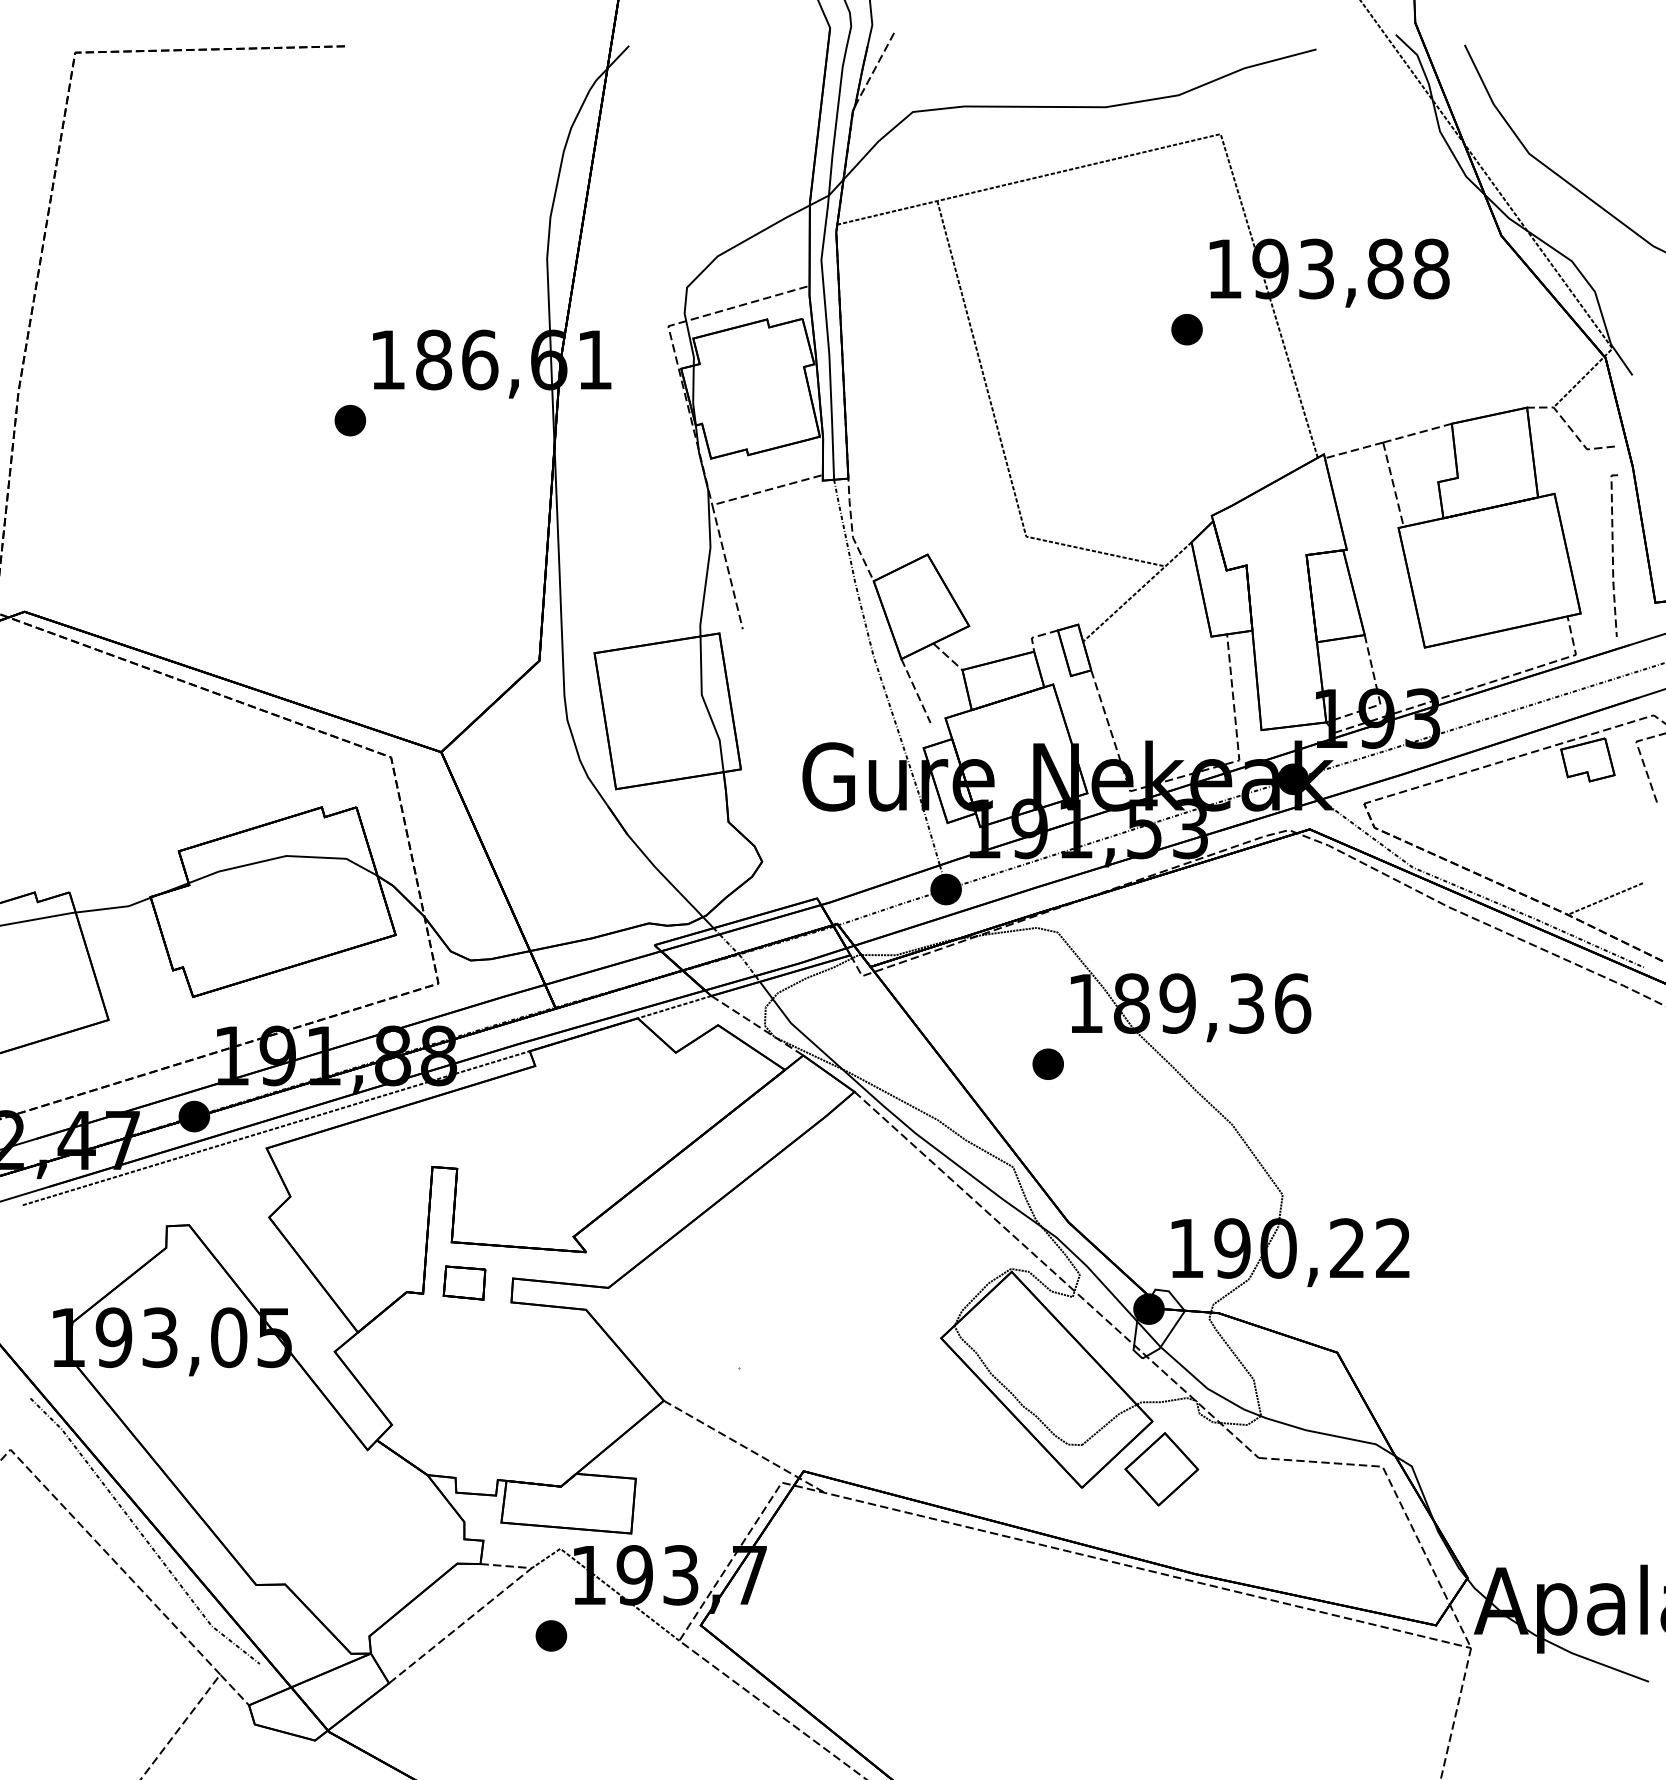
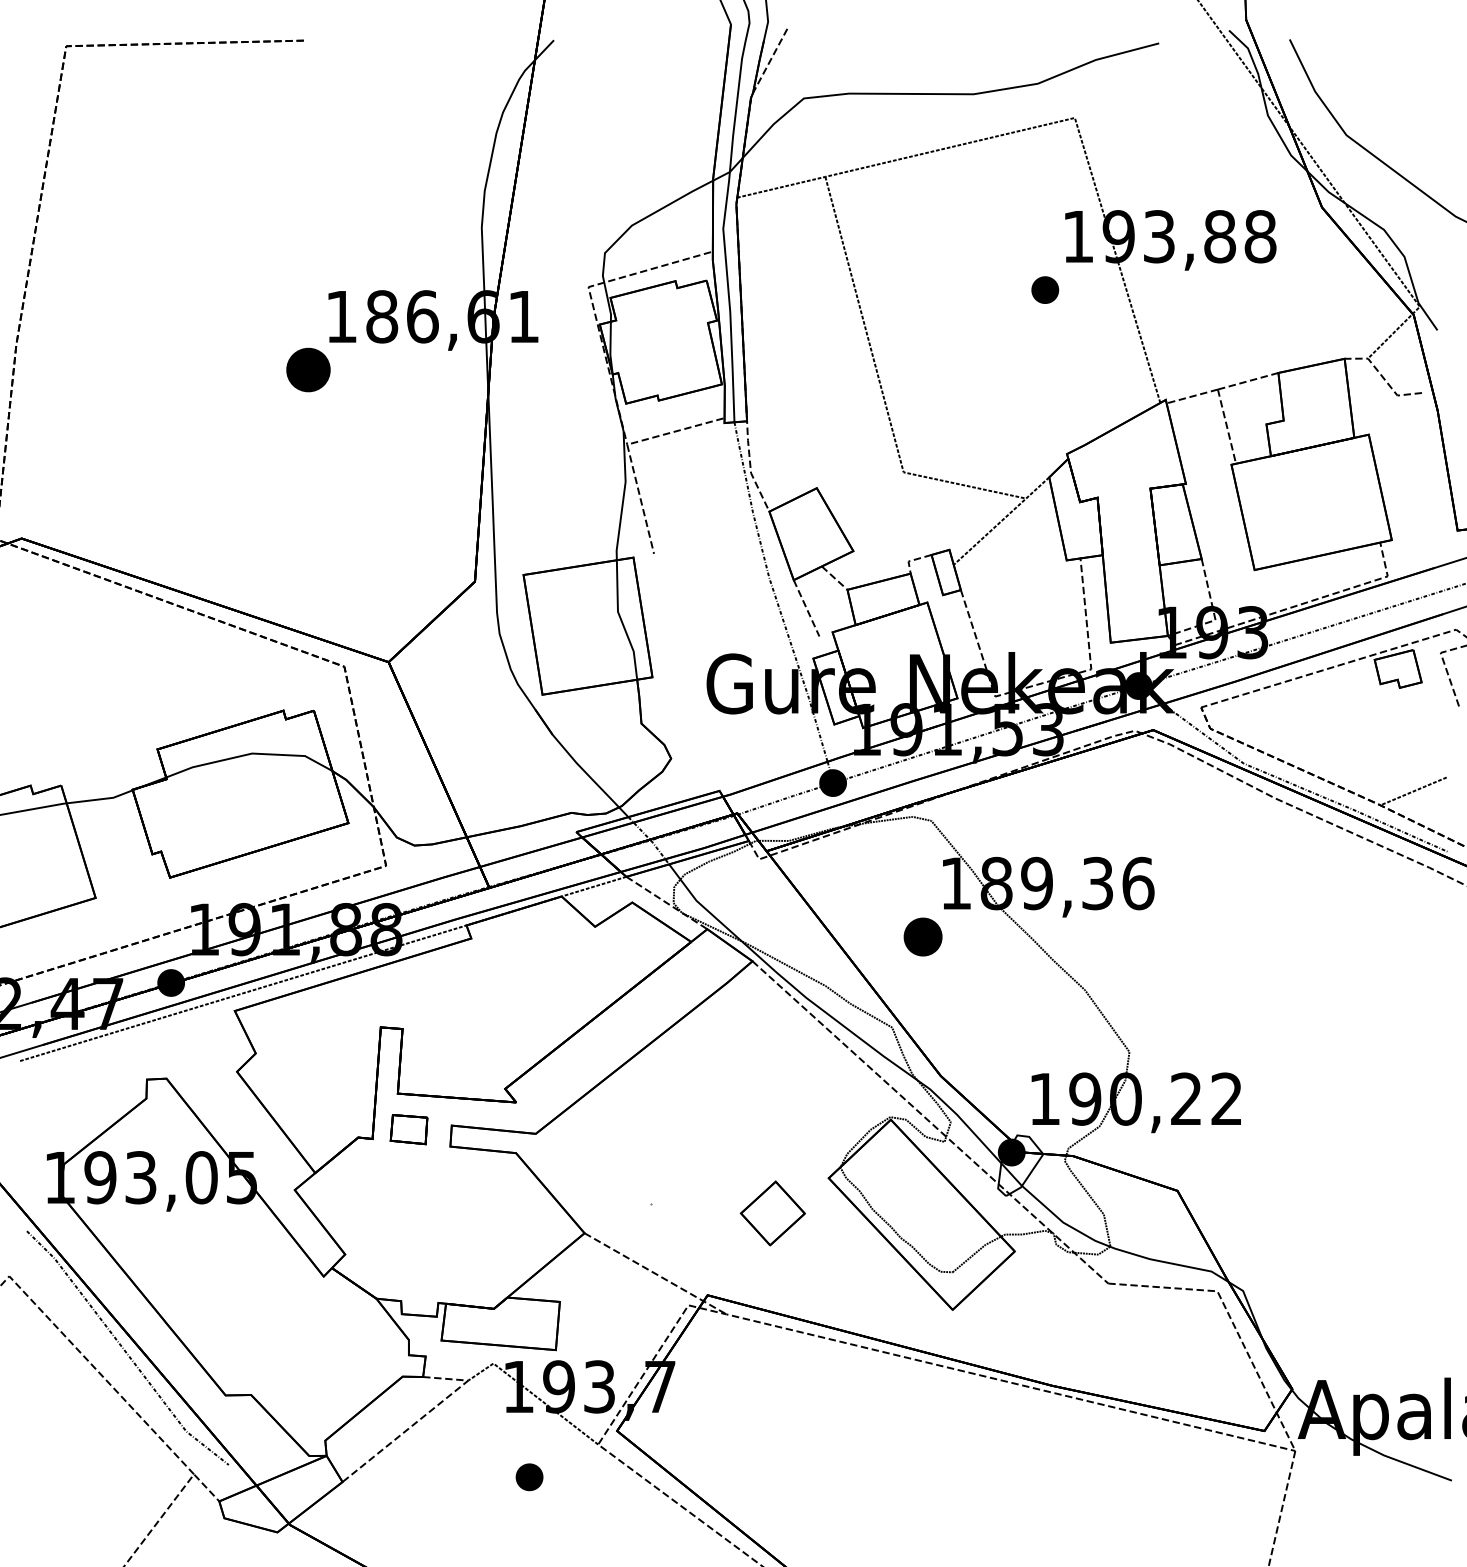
part: (350, 420) -> (308, 370), size x1.6
line: (1613, 556) -> (1420, 489), removed
part: (1047, 1063) -> (922, 936), size x1.4
part: (1161, 1469) -> (772, 1213), moved
part: (551, 1635) -> (529, 1476), moved

